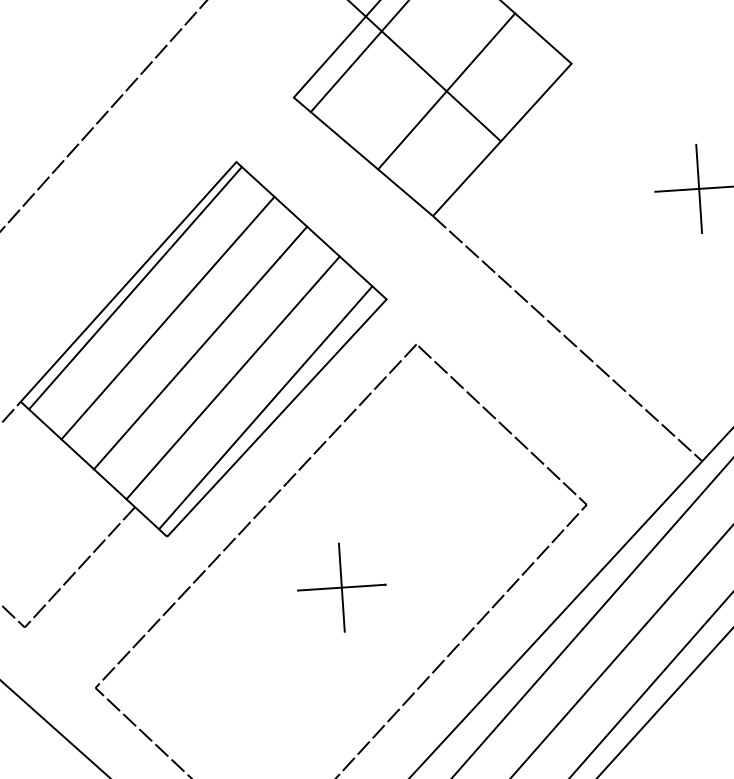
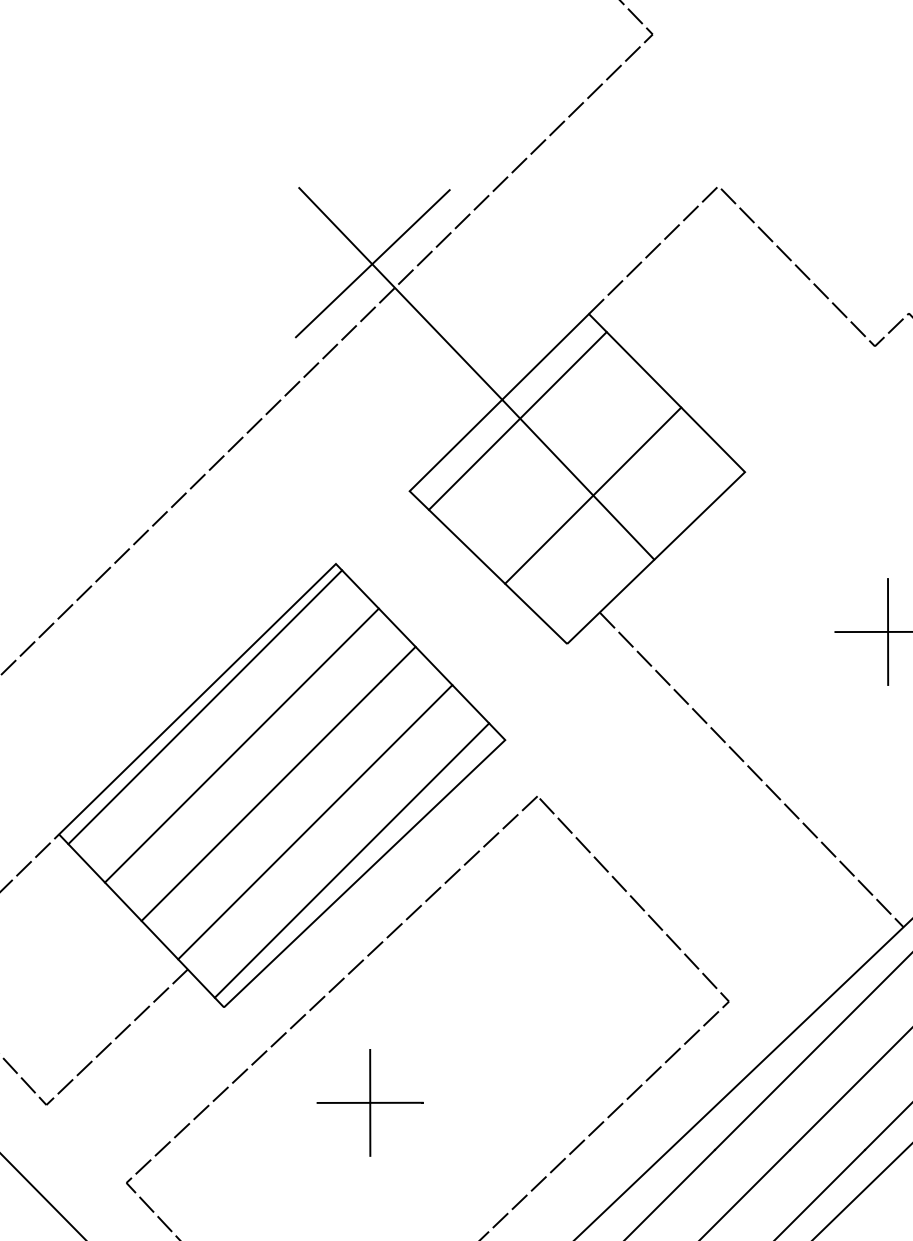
line: (567, 338) -> (751, 769), moved
part: (341, 587) -> (369, 1102), moved

